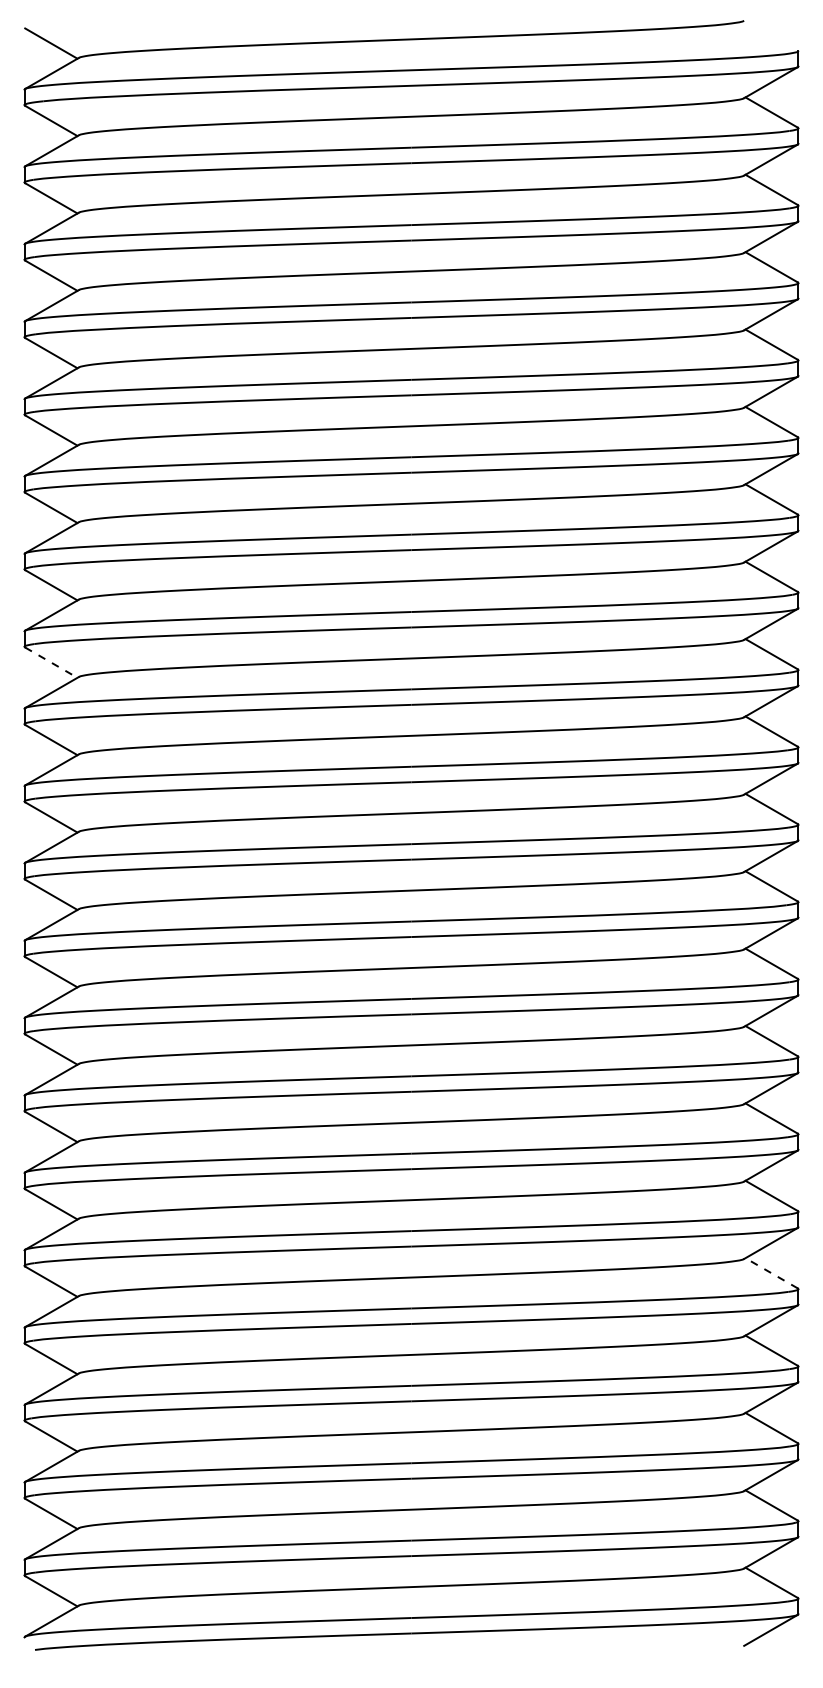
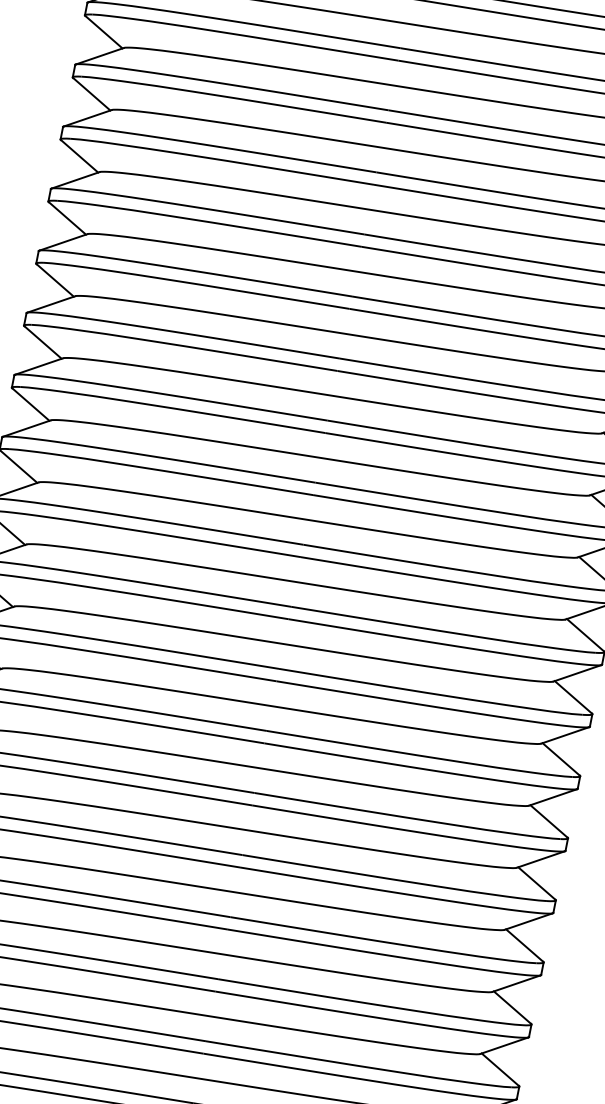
line: (51, 662) -> (31, 404), dashed -> solid
line: (771, 1273) -> (512, 1007), dashed -> solid

